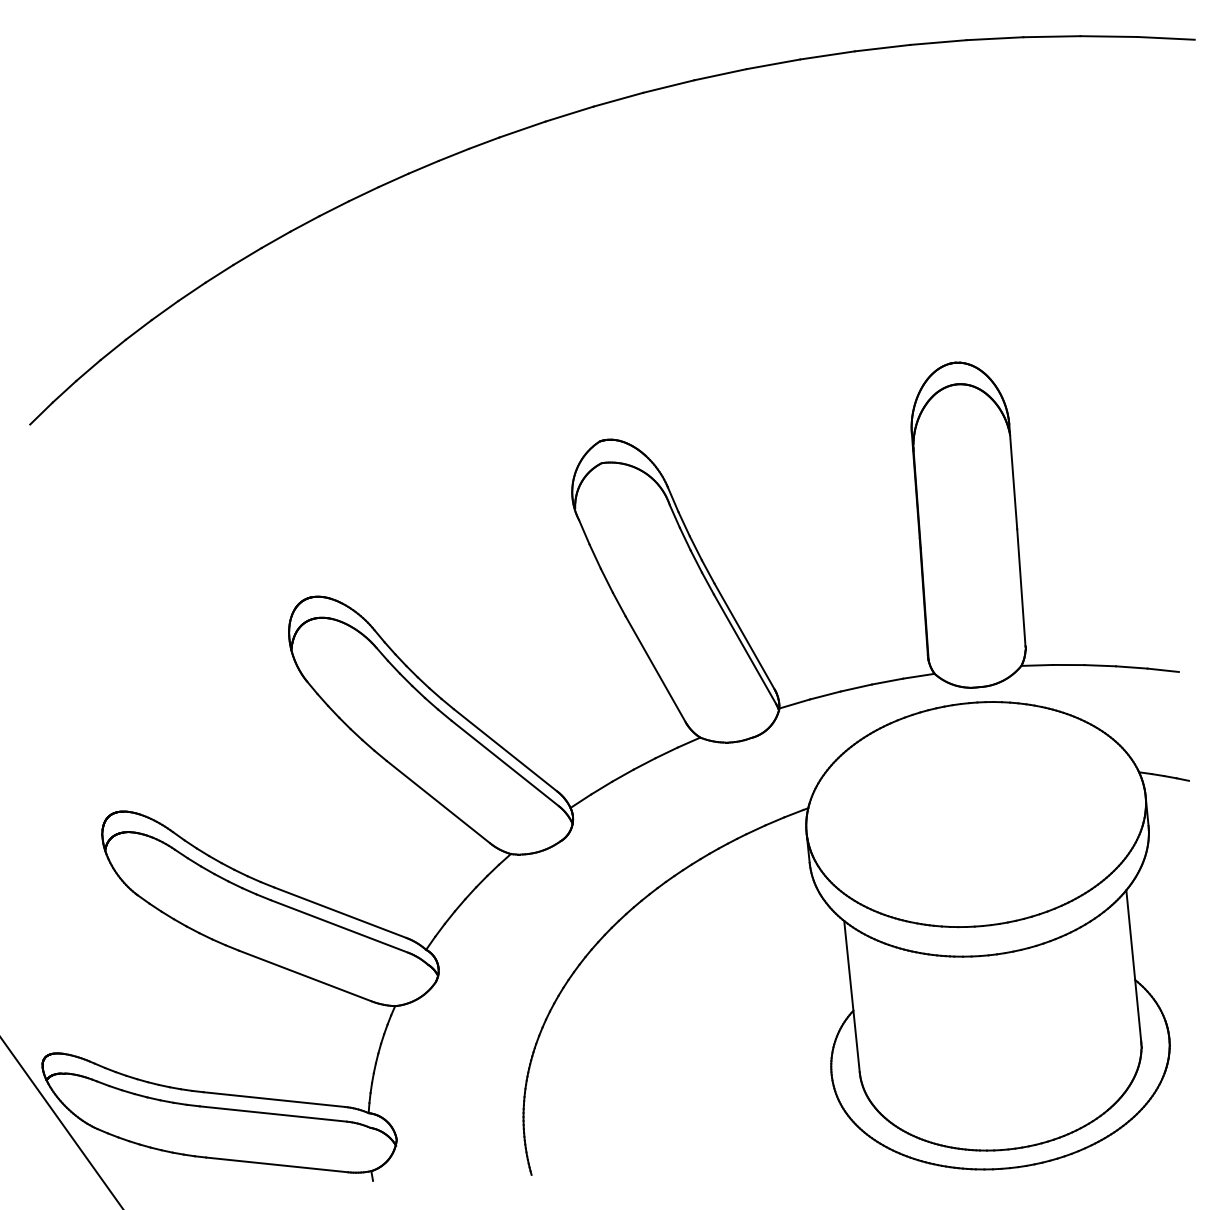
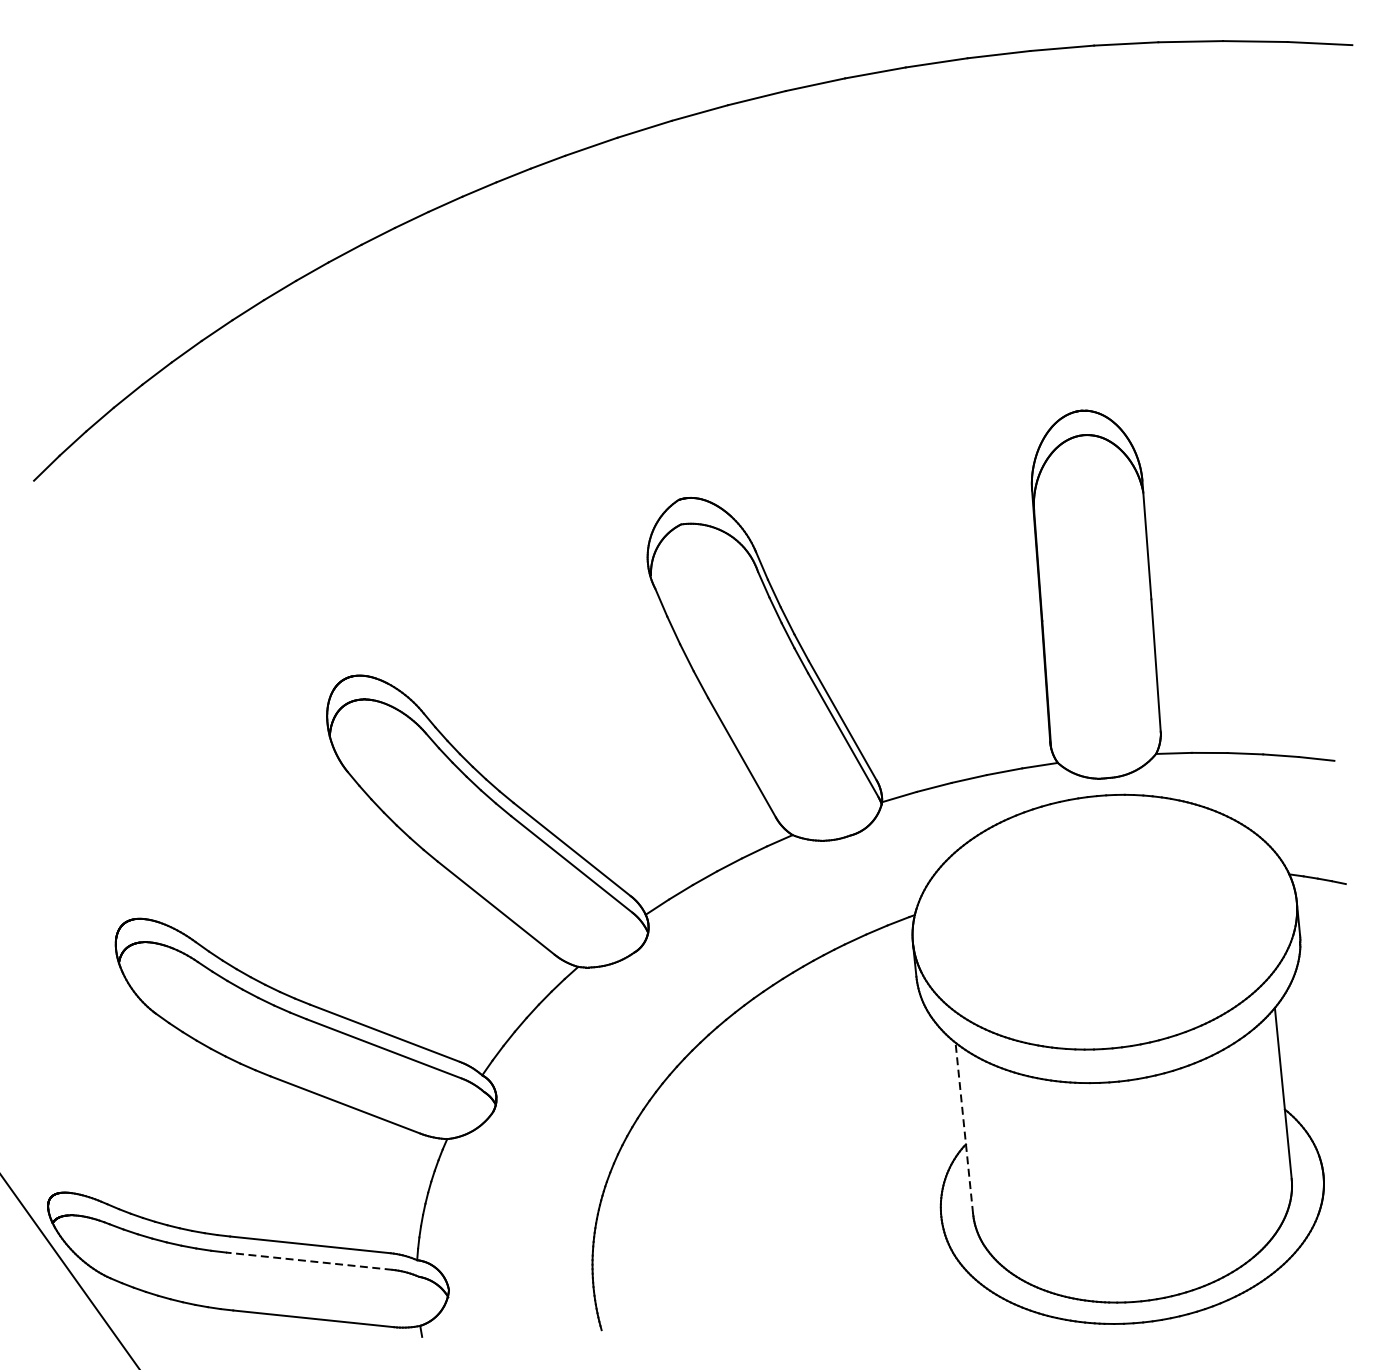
line: (851, 996) -> (963, 1128), solid -> dashed
line: (273, 1114) -> (309, 1261), solid -> dashed

